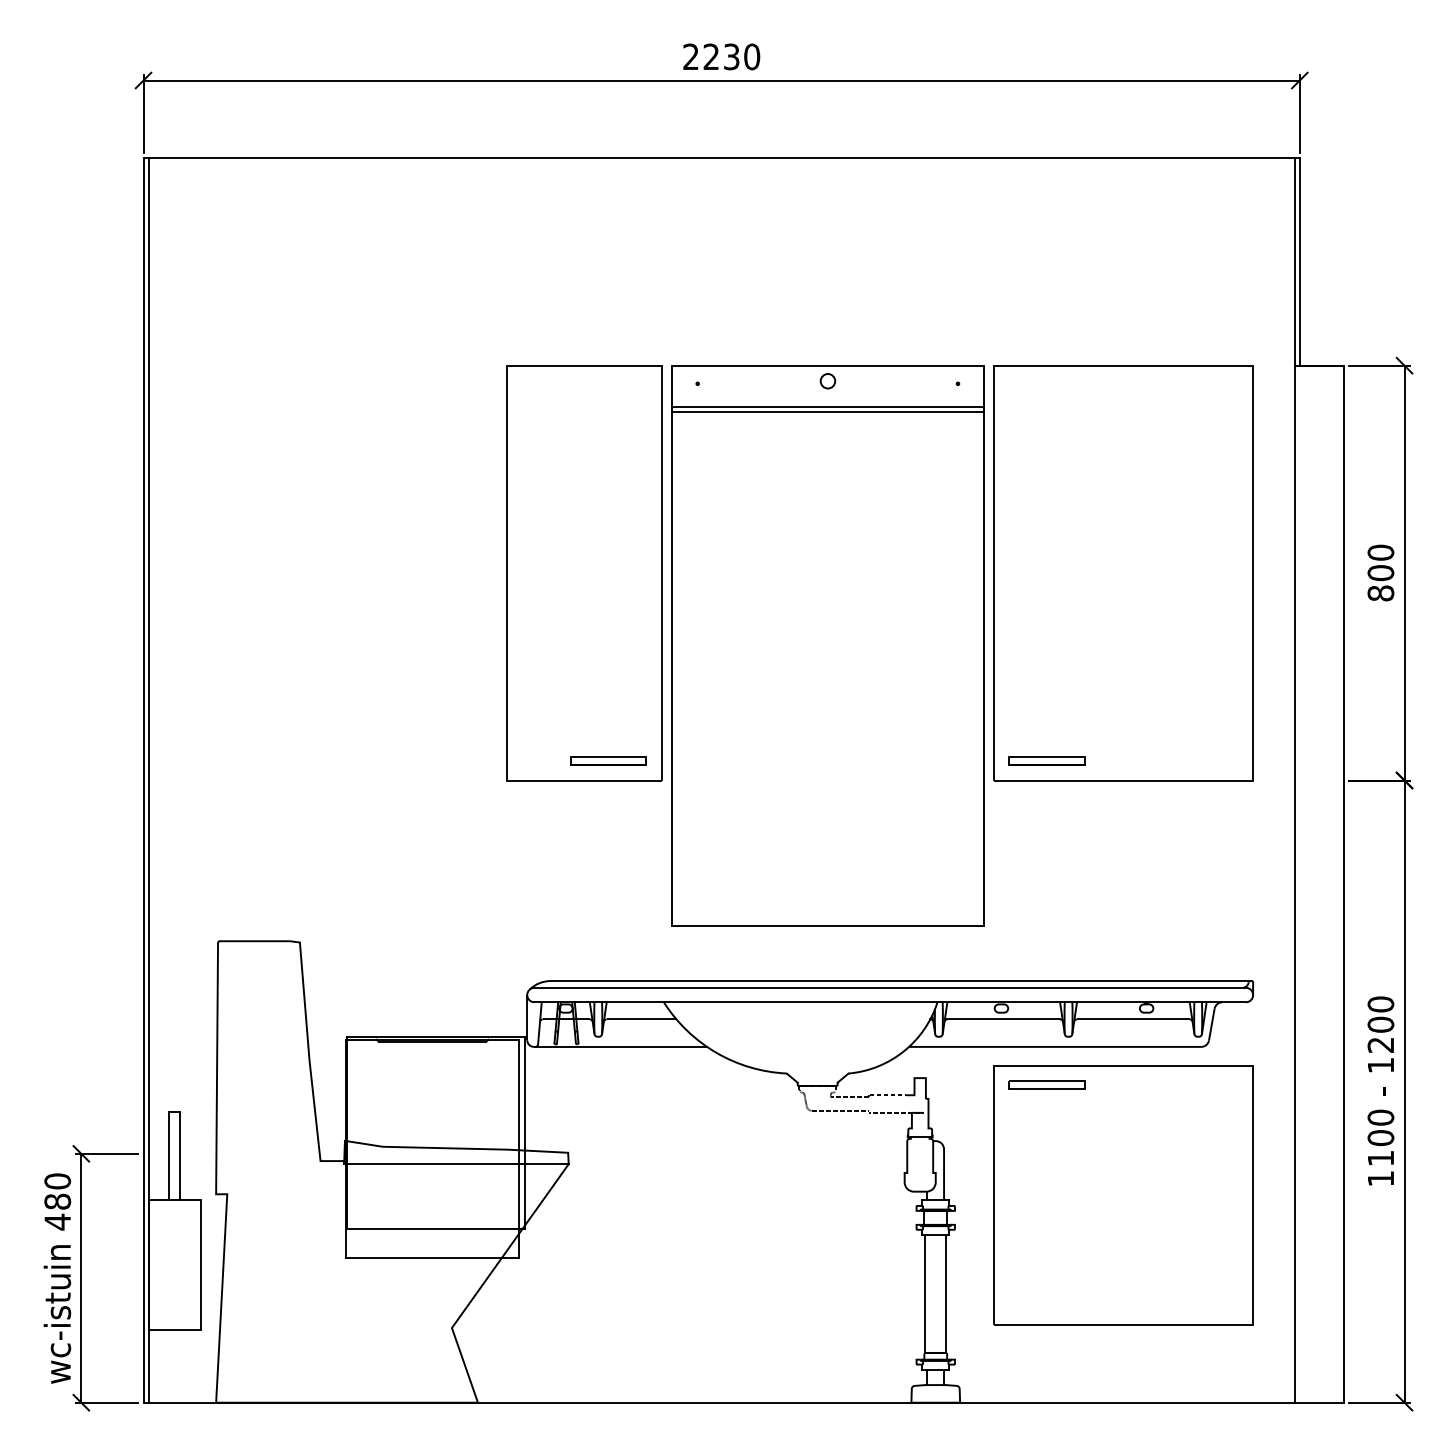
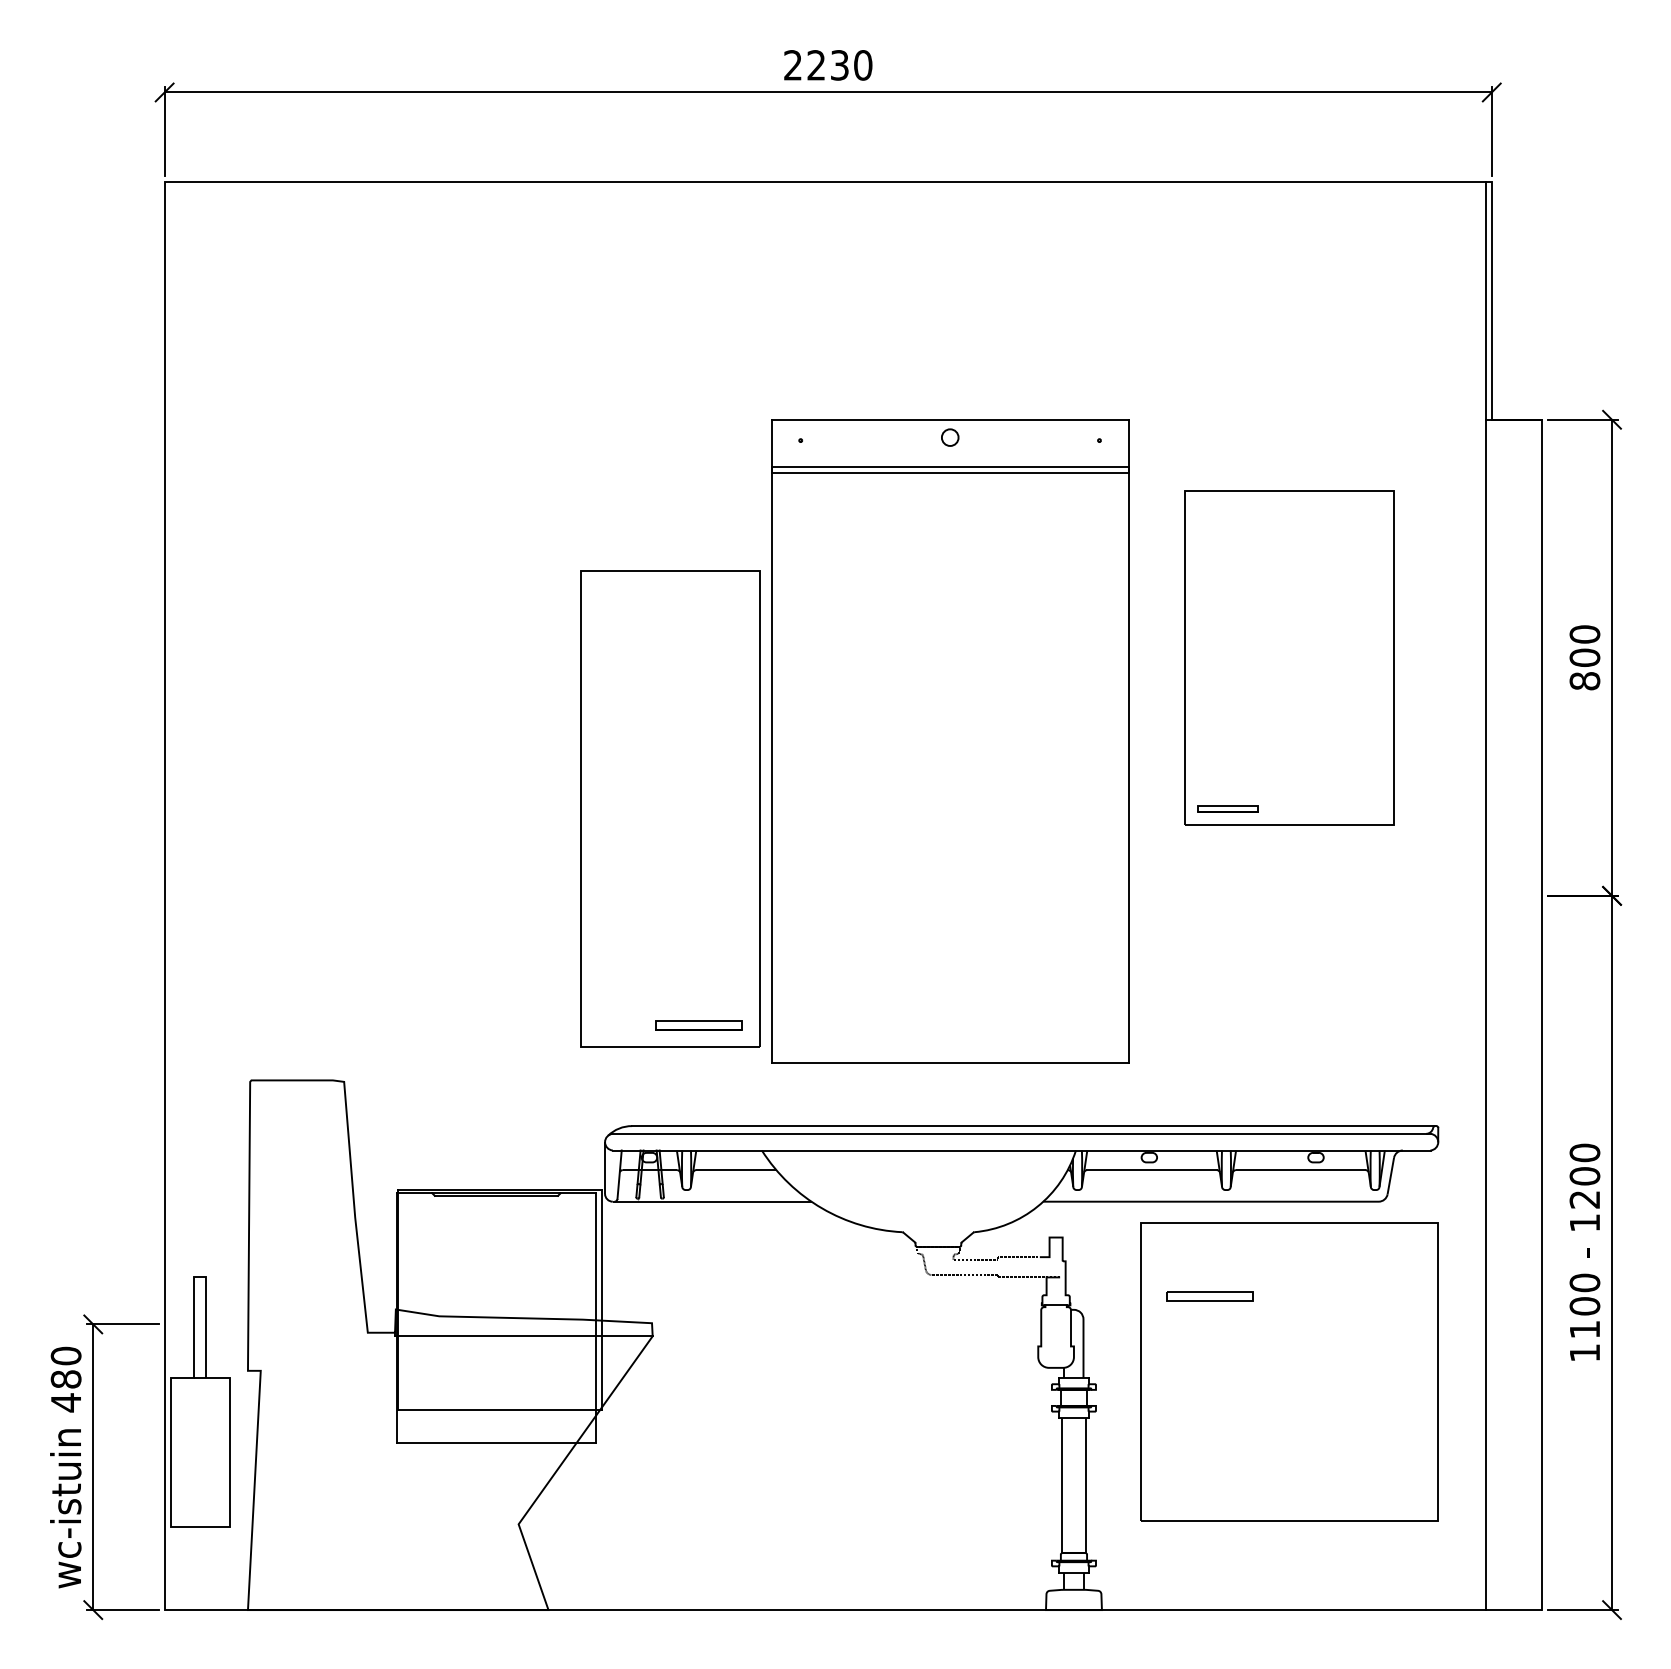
part: (584, 573) -> (670, 809), moved
part: (1123, 573) -> (1289, 658), size x0.7
line: (148, 780) -> (170, 895), removed
part: (1046, 1084) -> (1209, 1295), moved

